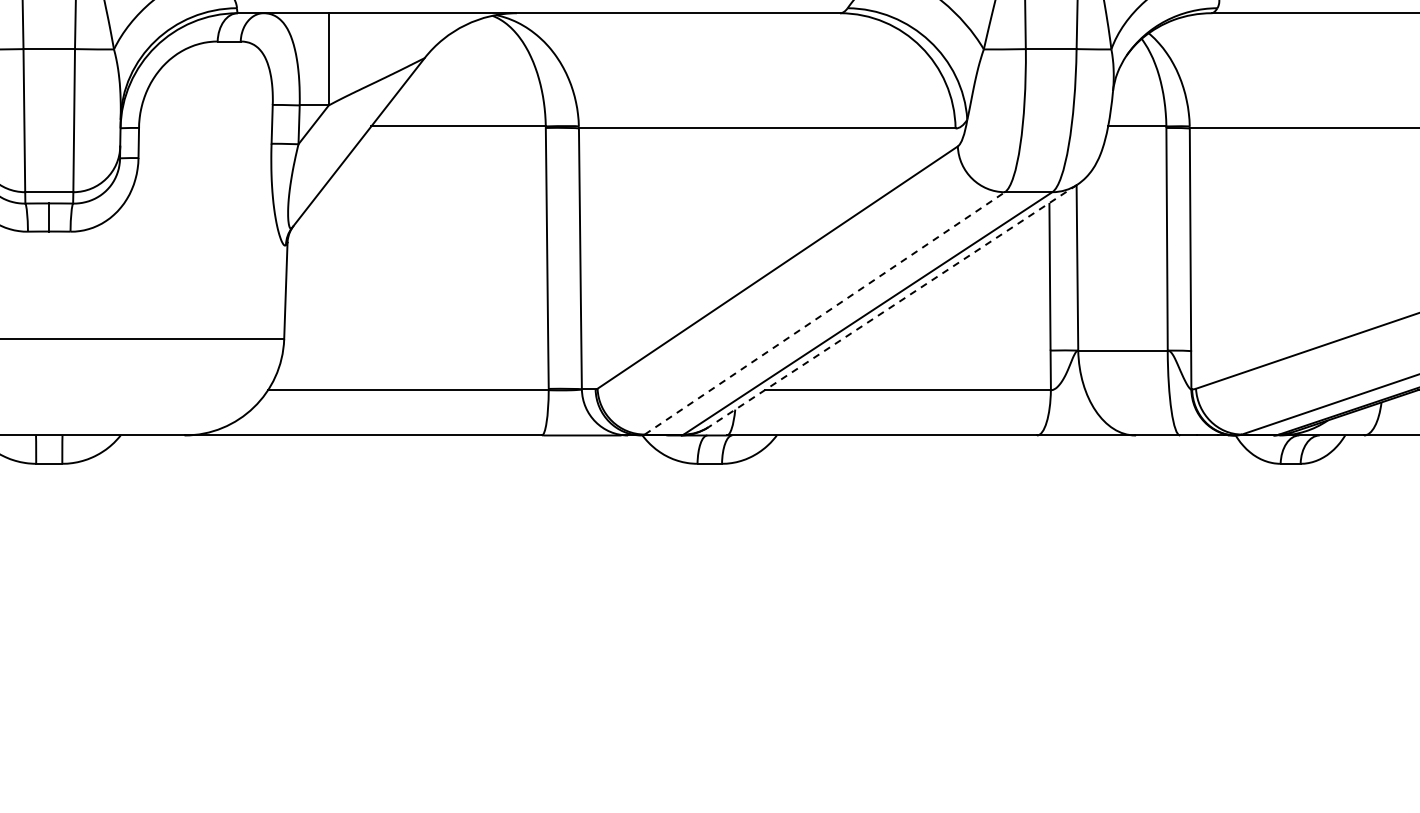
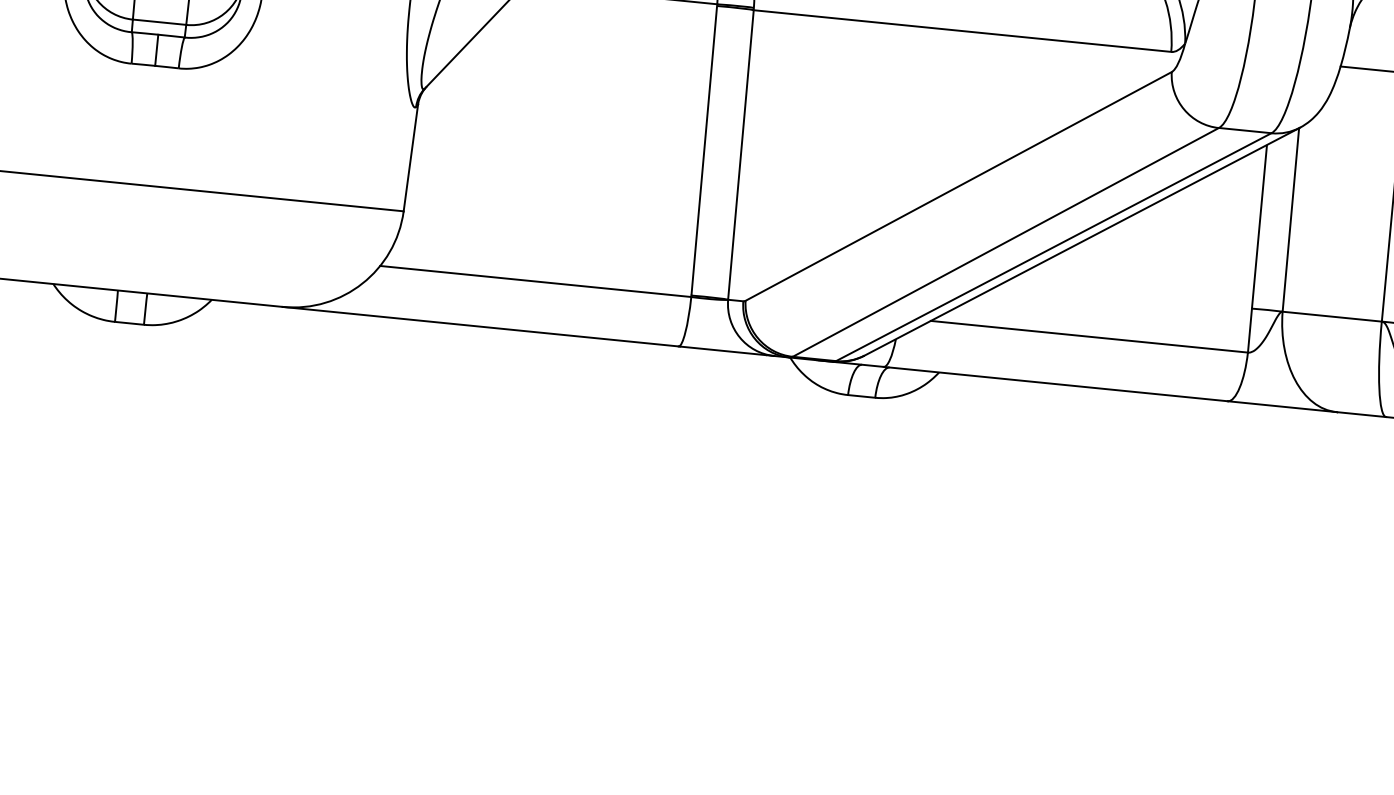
line: (892, 305) -> (1081, 241), dashed -> solid
line: (825, 313) -> (1006, 242), dashed -> solid

